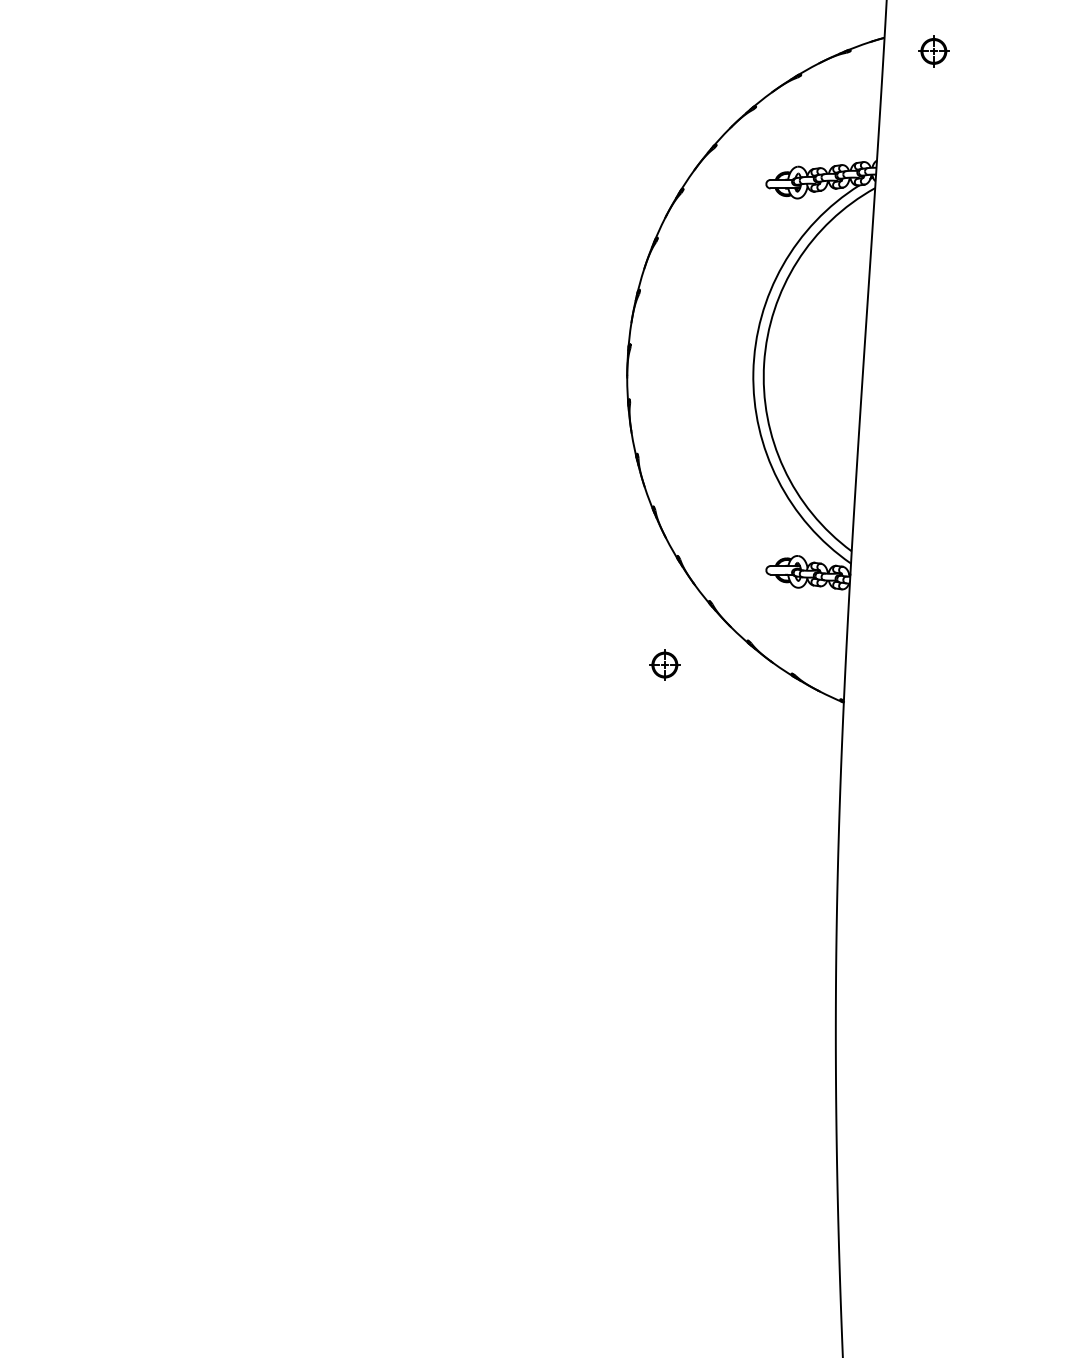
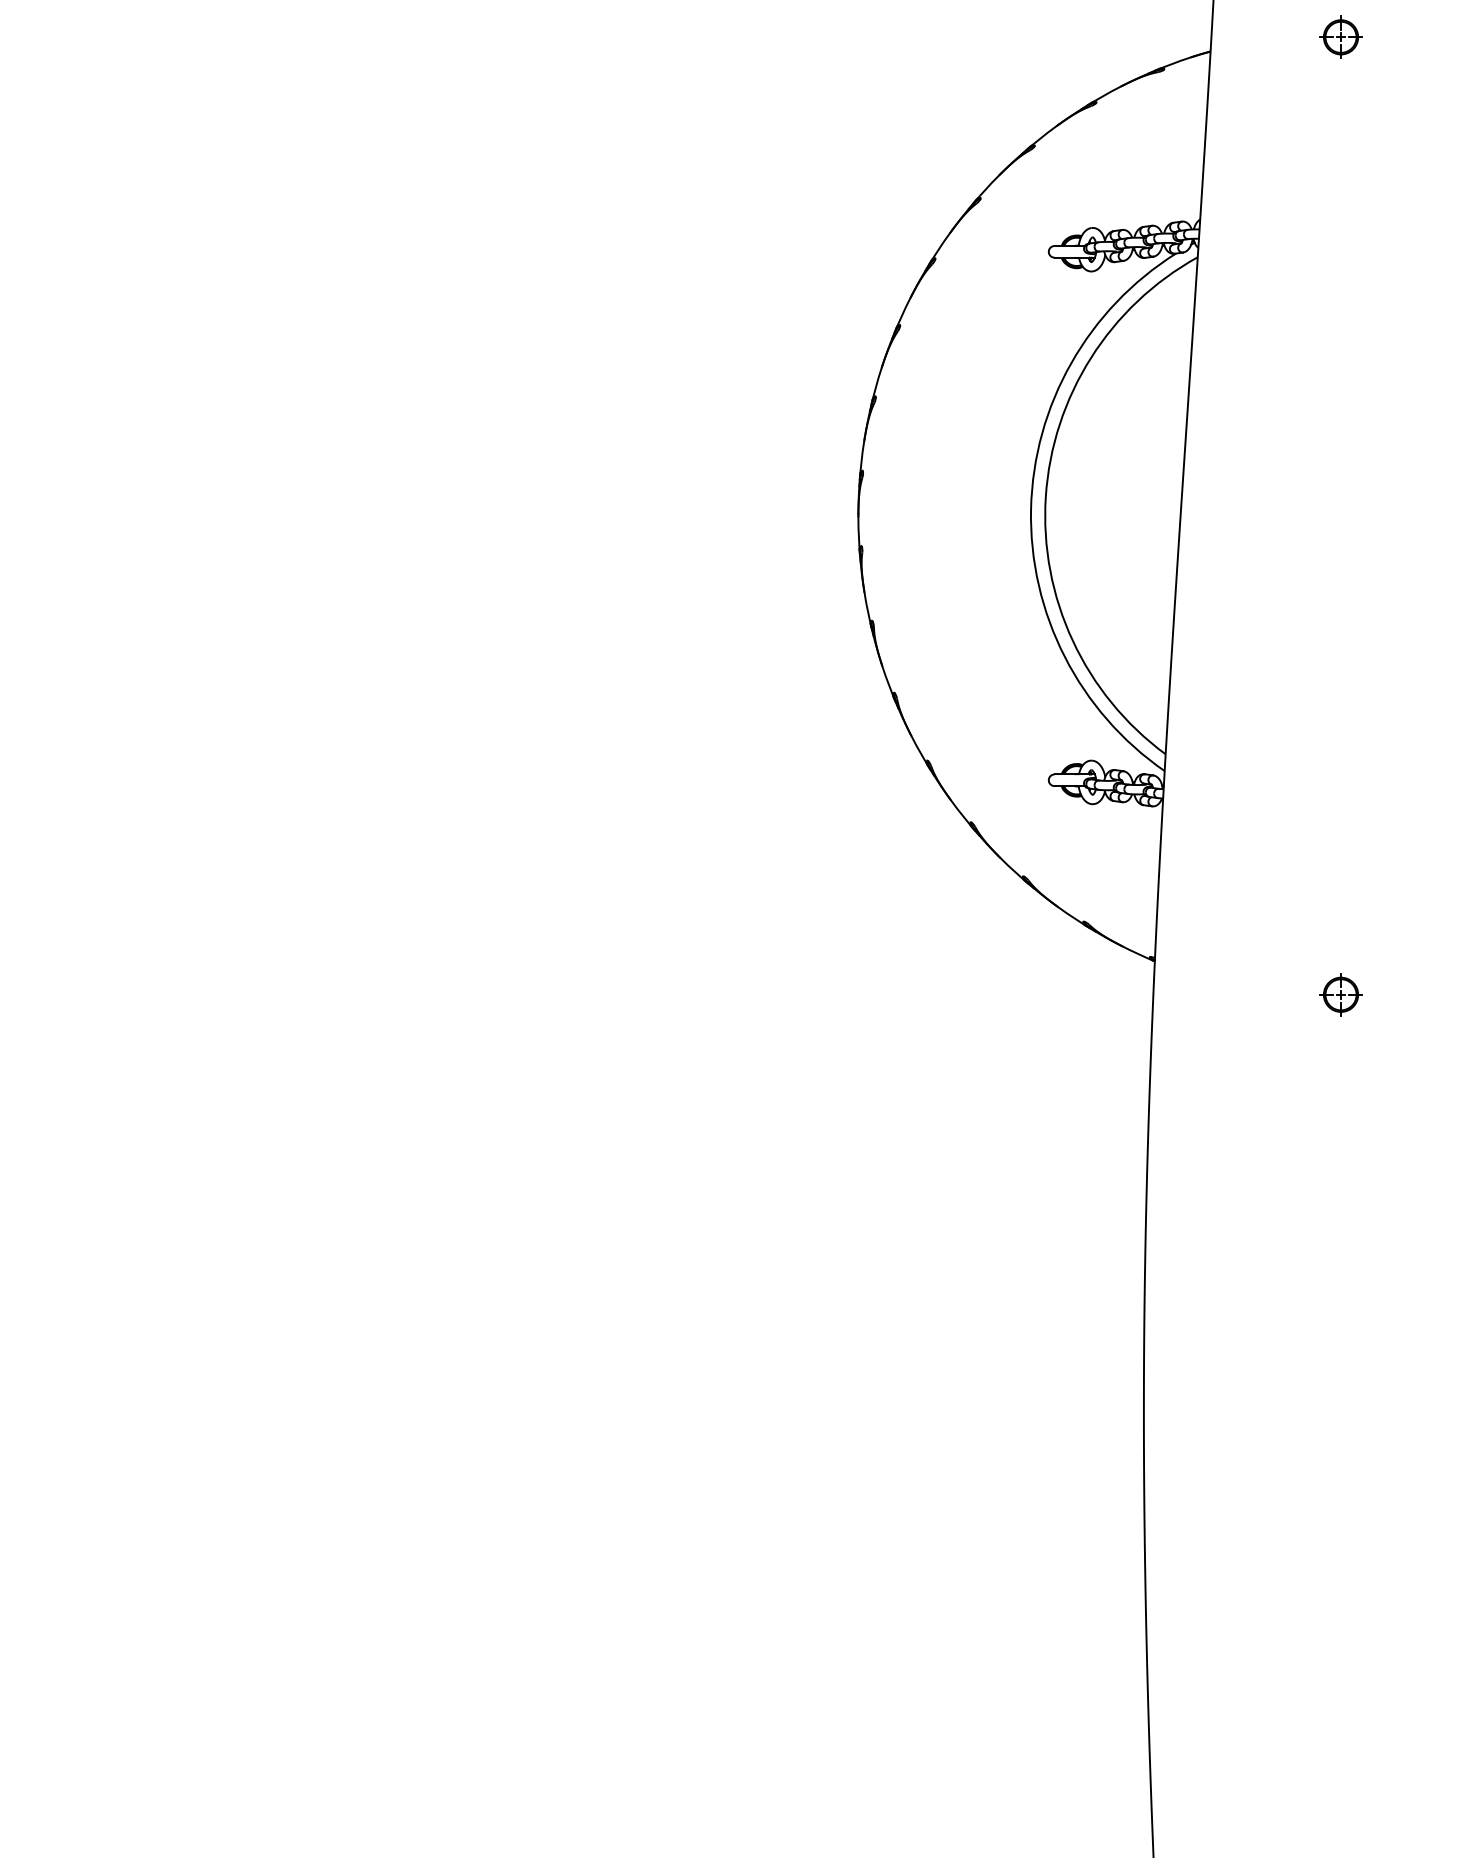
part: (933, 51) -> (1340, 37), moved
part: (664, 664) -> (1340, 994), moved

